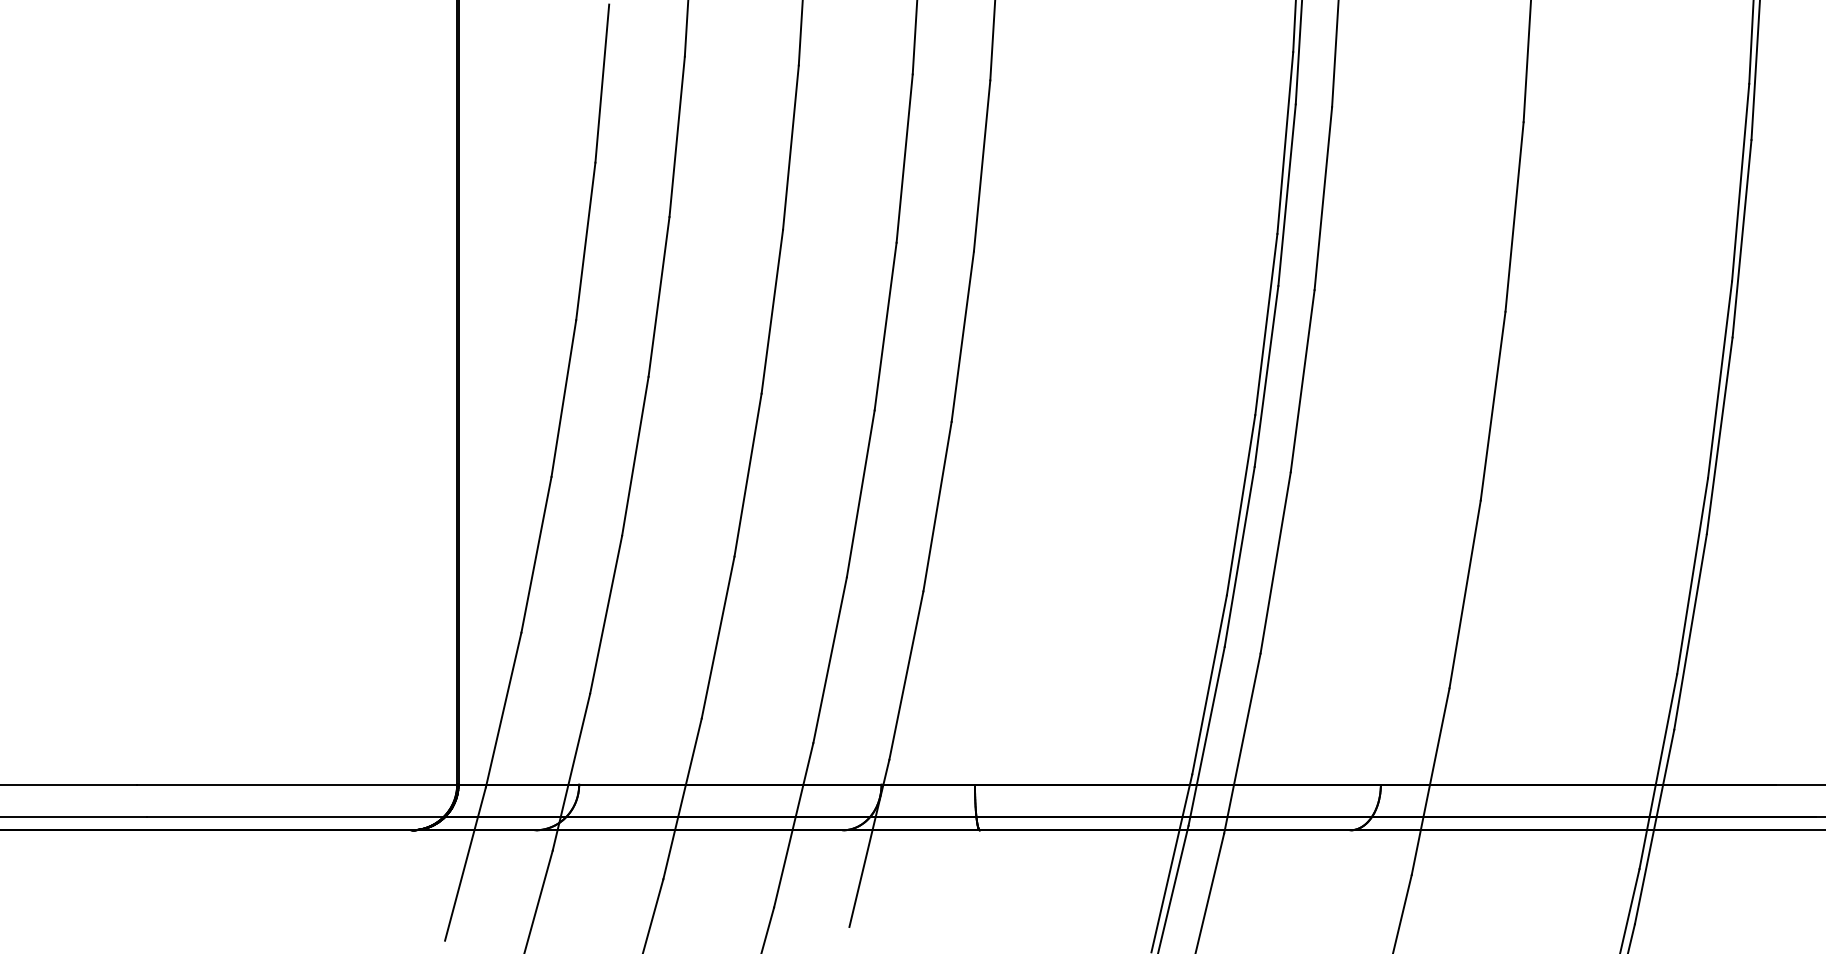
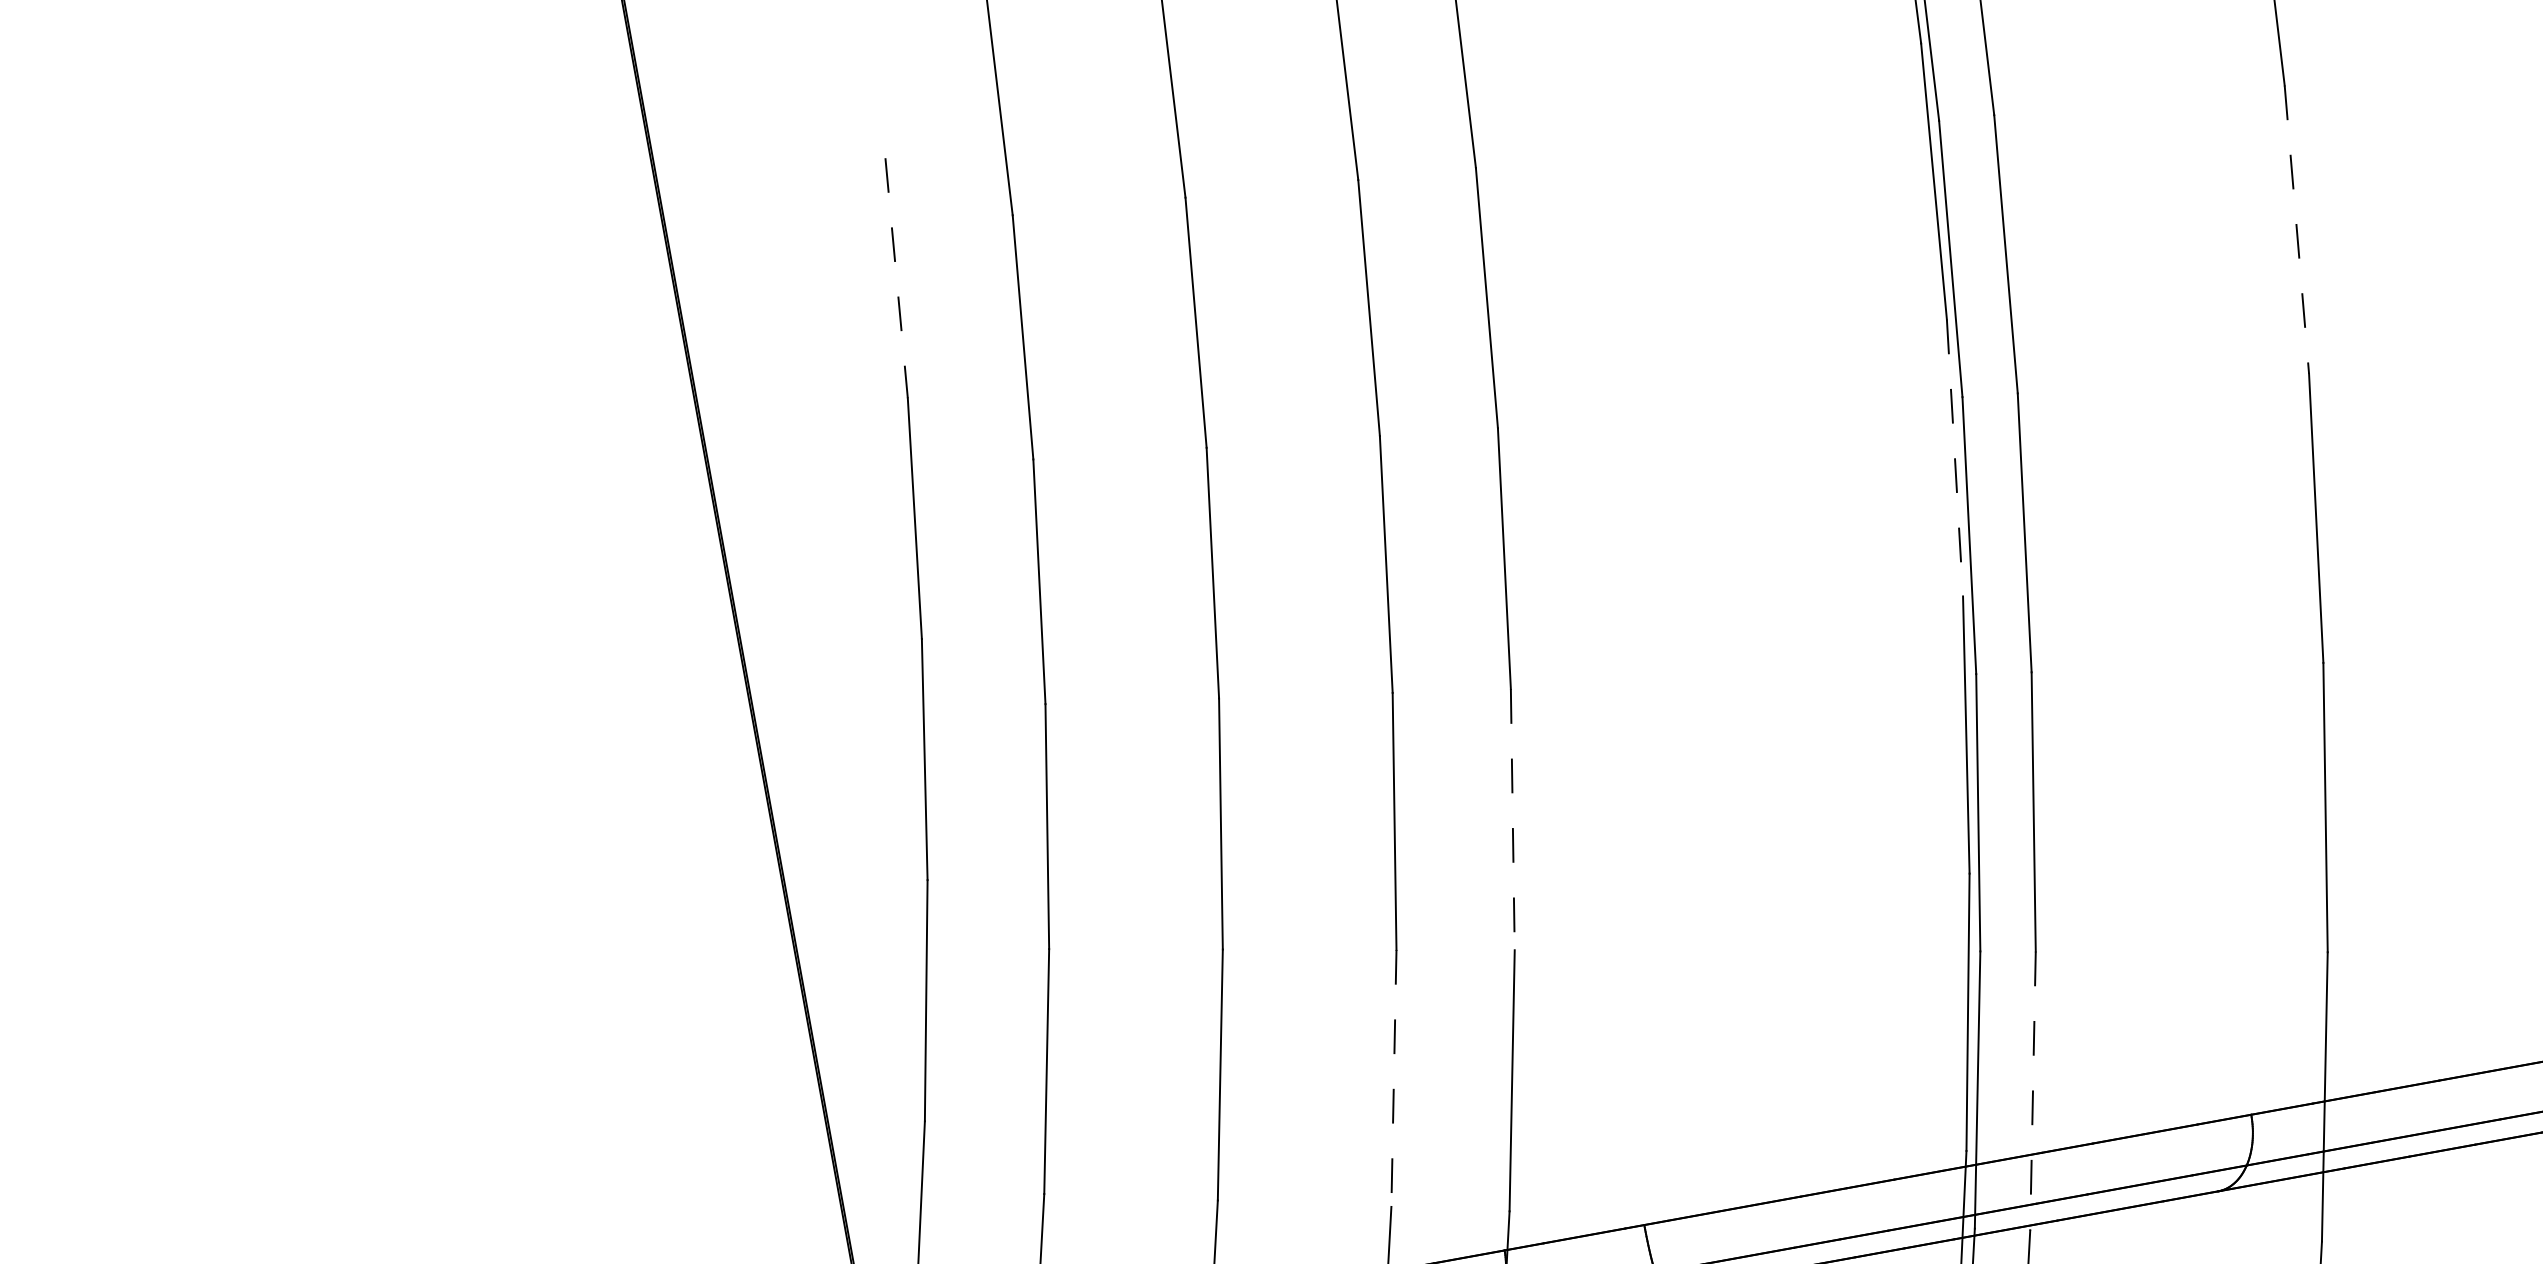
line: (602, 84) -> (897, 279), solid -> dashed
line: (1514, 217) -> (2296, 230), solid -> dashed
line: (1266, 325) -> (1955, 459), solid -> dashed
line: (937, 506) -> (1512, 819), solid -> dashed
line: (830, 660) -> (1394, 1078), solid -> dashed
line: (1242, 743) -> (2033, 1090), solid -> dashed

